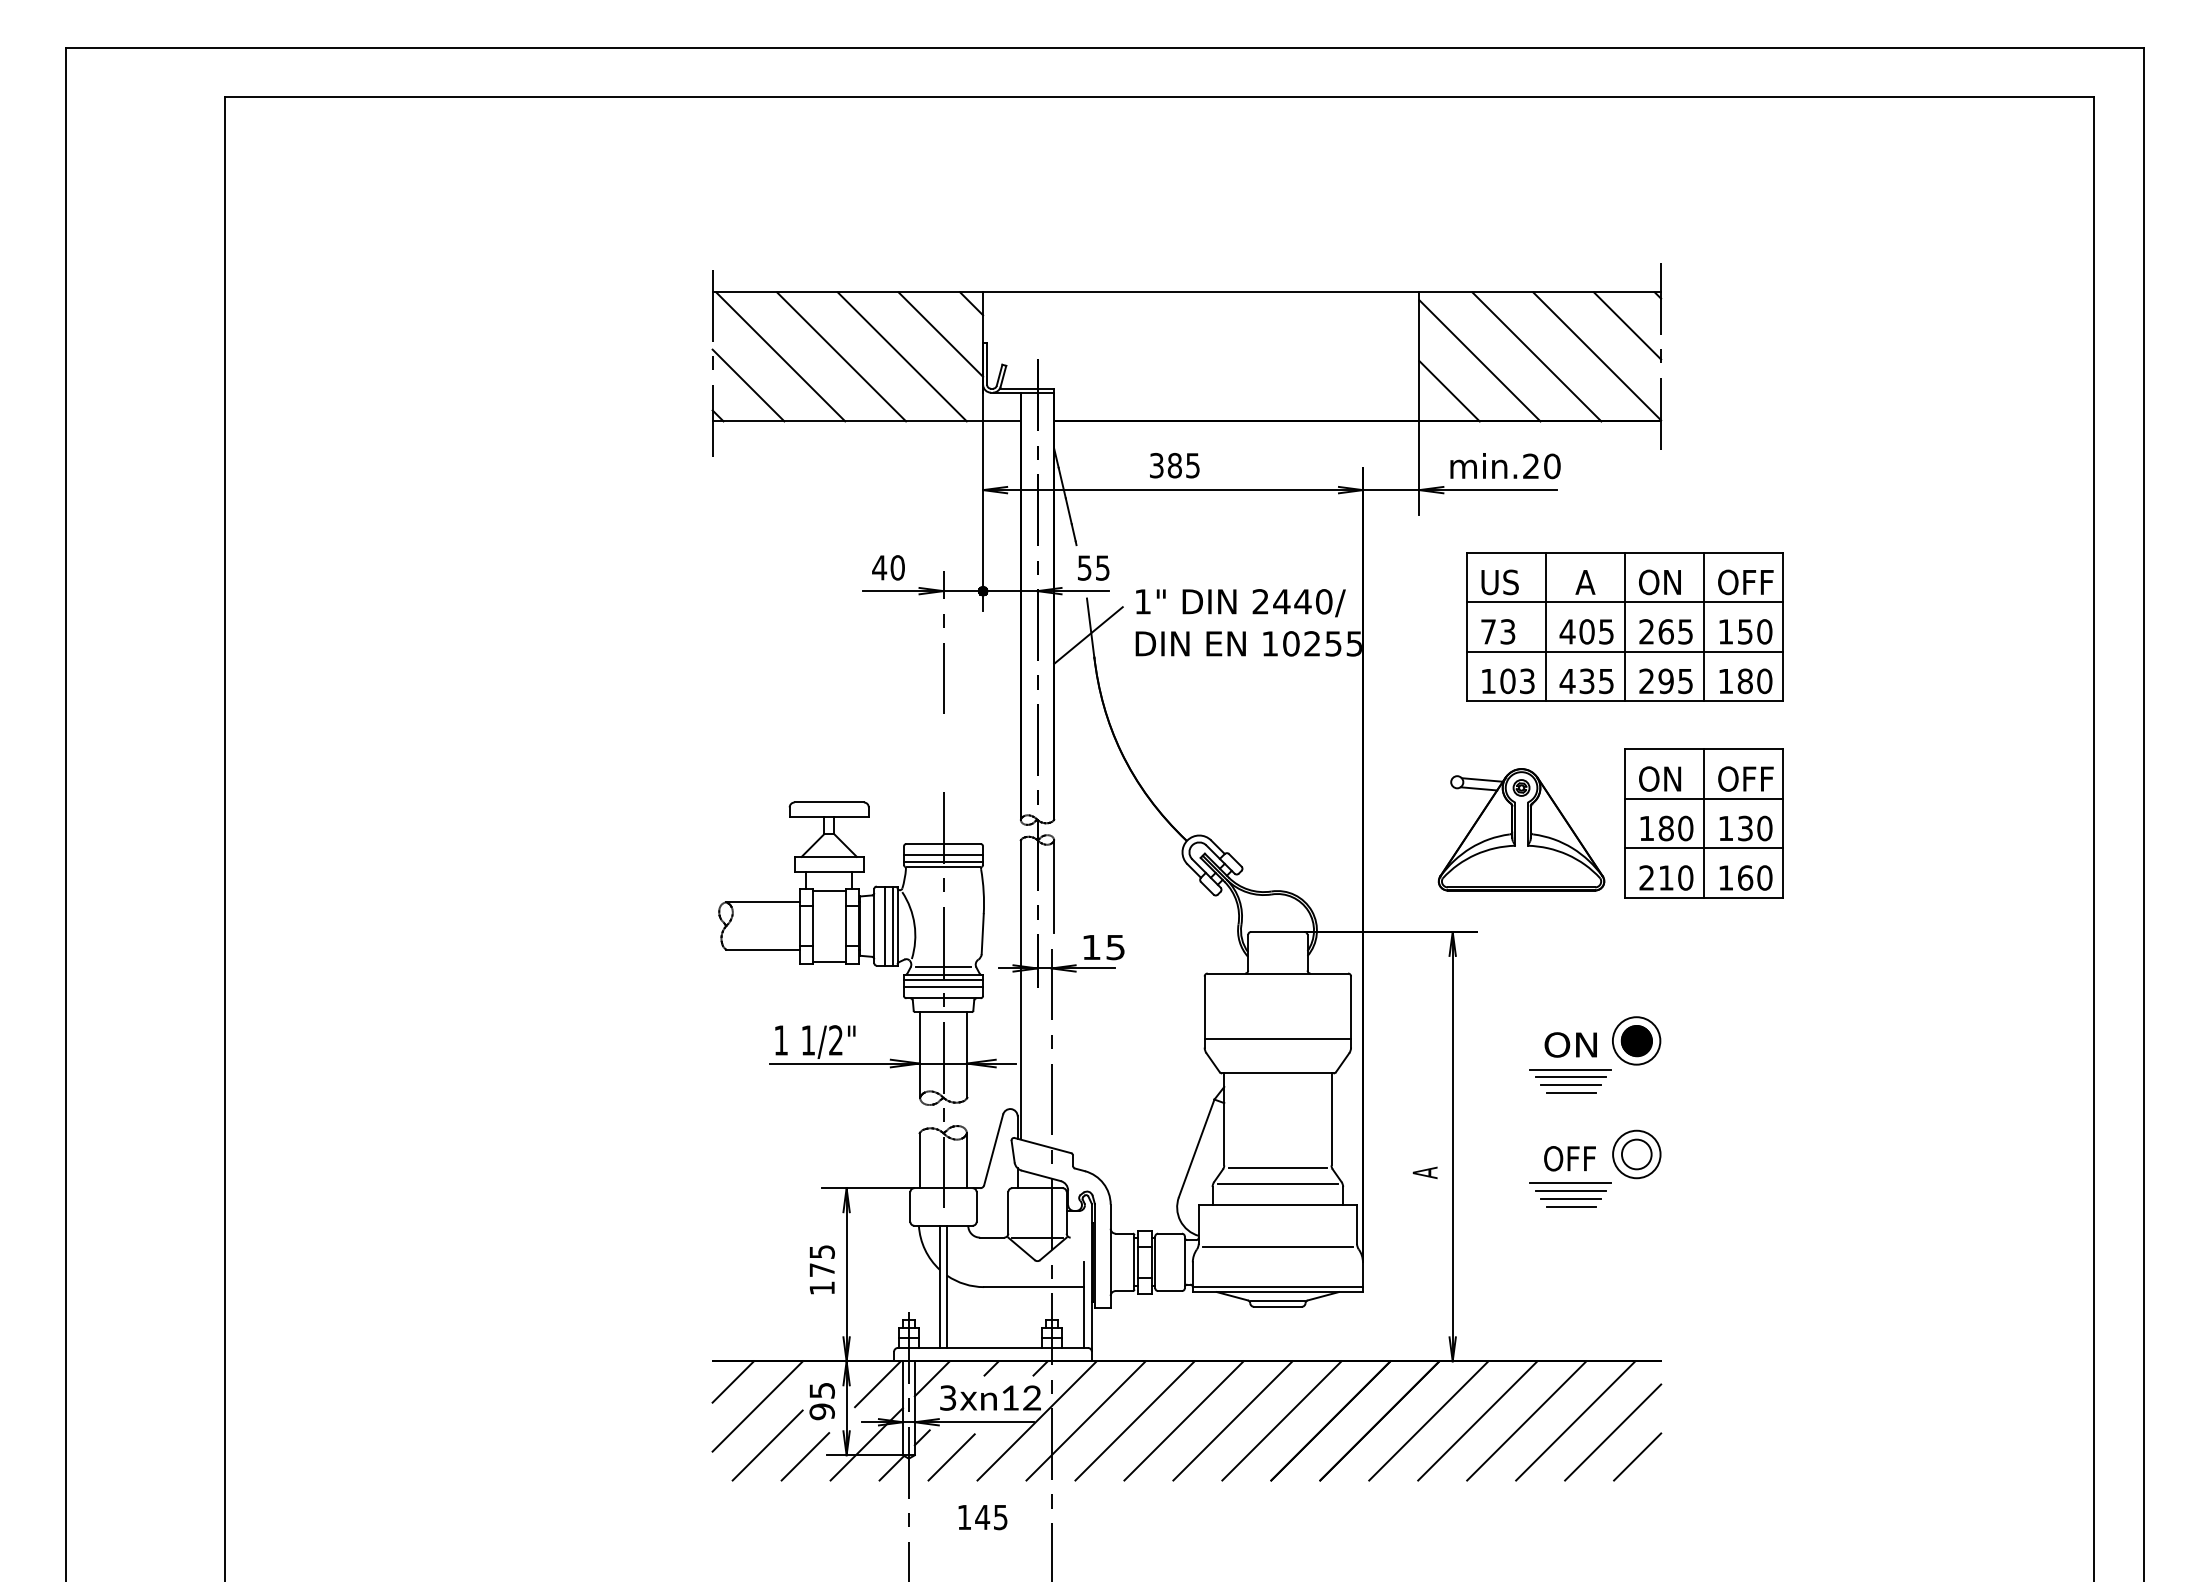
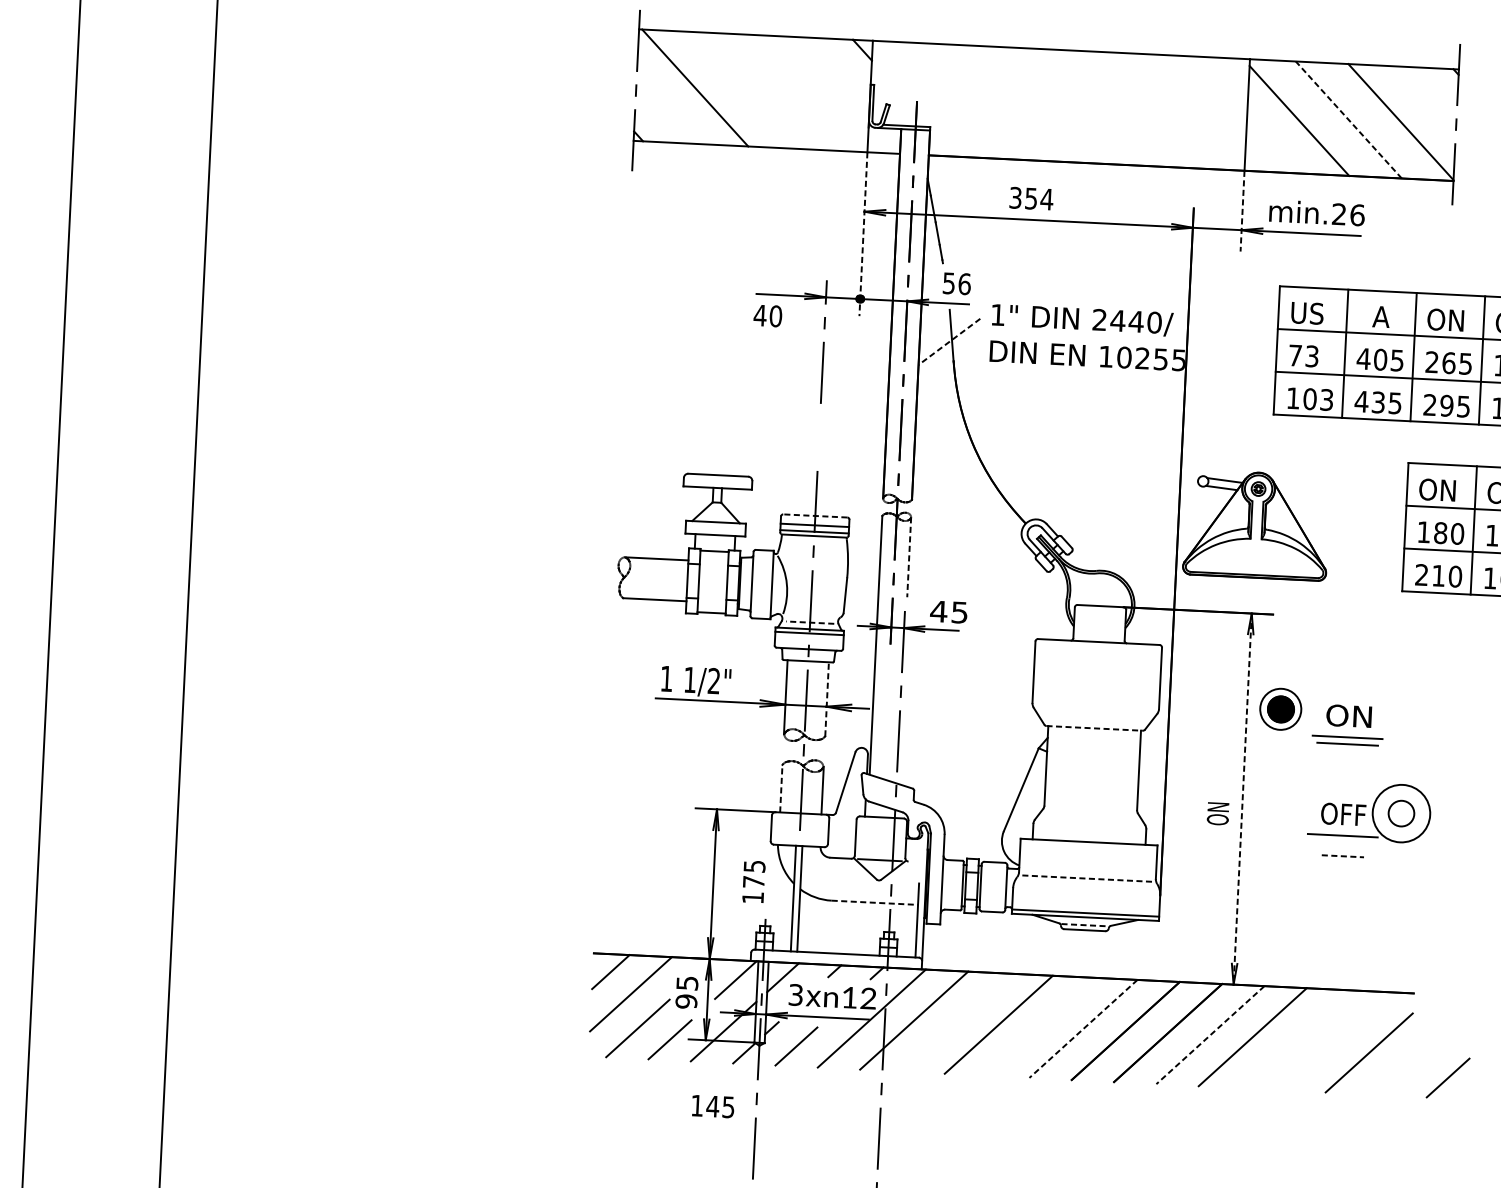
line: (1627, 325) -> (1428, 96), removed
line: (940, 334) -> (834, 75), removed
line: (841, 356) -> (747, 90), removed
line: (901, 356) -> (799, 92), removed
line: (1536, 356) -> (1348, 119), solid -> dashed
line: (748, 385) -> (666, 111), removed
line: (1449, 391) -> (1271, 146), removed
text: (1183, 465) -> (1038, 198), 385 -> 354
text: (1552, 465) -> (1357, 214), min.20 -> min.26
line: (1419, 468) -> (1242, 211), solid -> dashed
line: (983, 516) -> (863, 234), solid -> dashed
text: (888, 567) -> (767, 315), moved
text: (1102, 567) -> (964, 283), 55 -> 56
line: (1088, 635) -> (949, 341), solid -> dashed
part: (1521, 829) -> (1256, 524), moved
line: (943, 844) -> (815, 516), solid -> dashed
line: (1054, 886) -> (909, 557), solid -> dashed
line: (885, 925) -> (761, 583), removed
line: (892, 925) -> (767, 584), removed
text: (1091, 947) -> (938, 611), 15 -> 45
line: (943, 967) -> (810, 622), solid -> dashed
line: (943, 987) -> (809, 639), removed
line: (1277, 1038) -> (1095, 698), removed
part: (1636, 1040) -> (1280, 708), moved
line: (967, 1054) -> (827, 698), solid -> dashed
line: (1277, 1073) -> (1094, 728), solid -> dashed
line: (1570, 1085) -> (1347, 751), removed
line: (1571, 1093) -> (1347, 758), removed
line: (1452, 1146) -> (1242, 798), solid -> dashed
circle: (1636, 1154) -> (1401, 813), size x1.4
line: (919, 1160) -> (781, 788), solid -> dashed
text: (1424, 1165) -> (1217, 814), A -> ON
line: (1277, 1167) -> (1090, 809), removed
line: (1277, 1184) -> (1089, 824), removed
line: (1570, 1191) -> (1342, 842), removed
line: (1570, 1199) -> (1342, 849), removed
line: (1572, 1207) -> (1343, 856), solid -> dashed
line: (1278, 1247) -> (1087, 878), solid -> dashed
text: (822, 1269) -> (754, 881), moved
line: (1034, 1287) -> (875, 903), solid -> dashed
line: (1278, 1301) -> (1085, 925), solid -> dashed
line: (1134, 1420) -> (956, 1022), removed
line: (1232, 1420) -> (1040, 1026), removed
line: (1526, 1420) -> (1294, 1038), removed
line: (1575, 1420) -> (1337, 1040), removed
line: (1281, 1421) -> (1083, 1029), solid -> dashed
line: (1428, 1421) -> (1210, 1035), solid -> dashed
line: (1637, 1456) -> (1448, 1077), moved
text: (982, 1517) -> (712, 1106), moved

